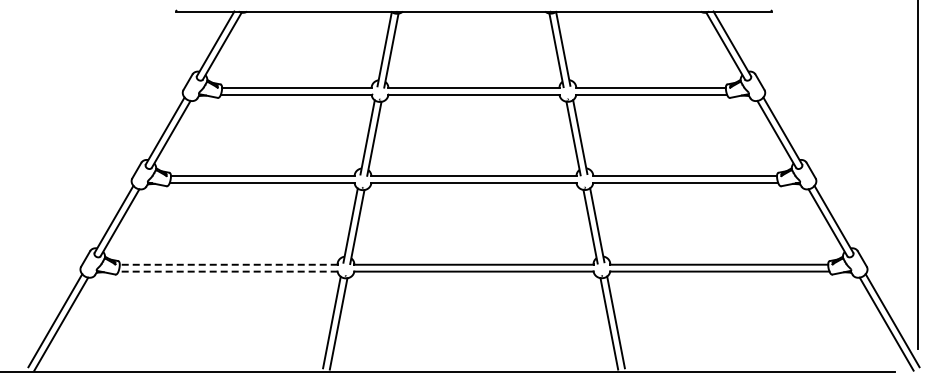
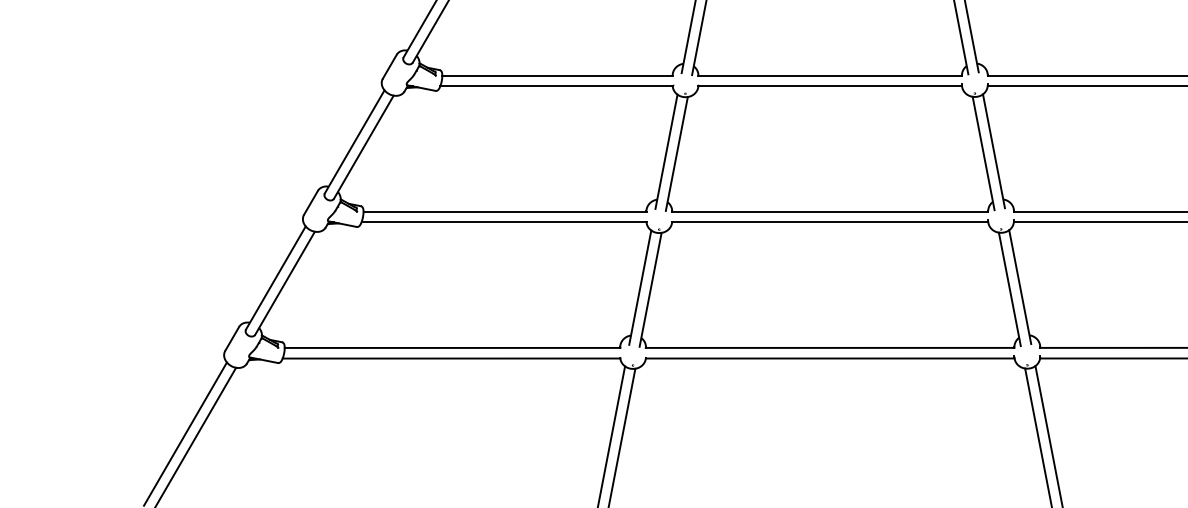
line: (228, 264) -> (452, 347), dashed -> solid
line: (228, 271) -> (452, 358), dashed -> solid

